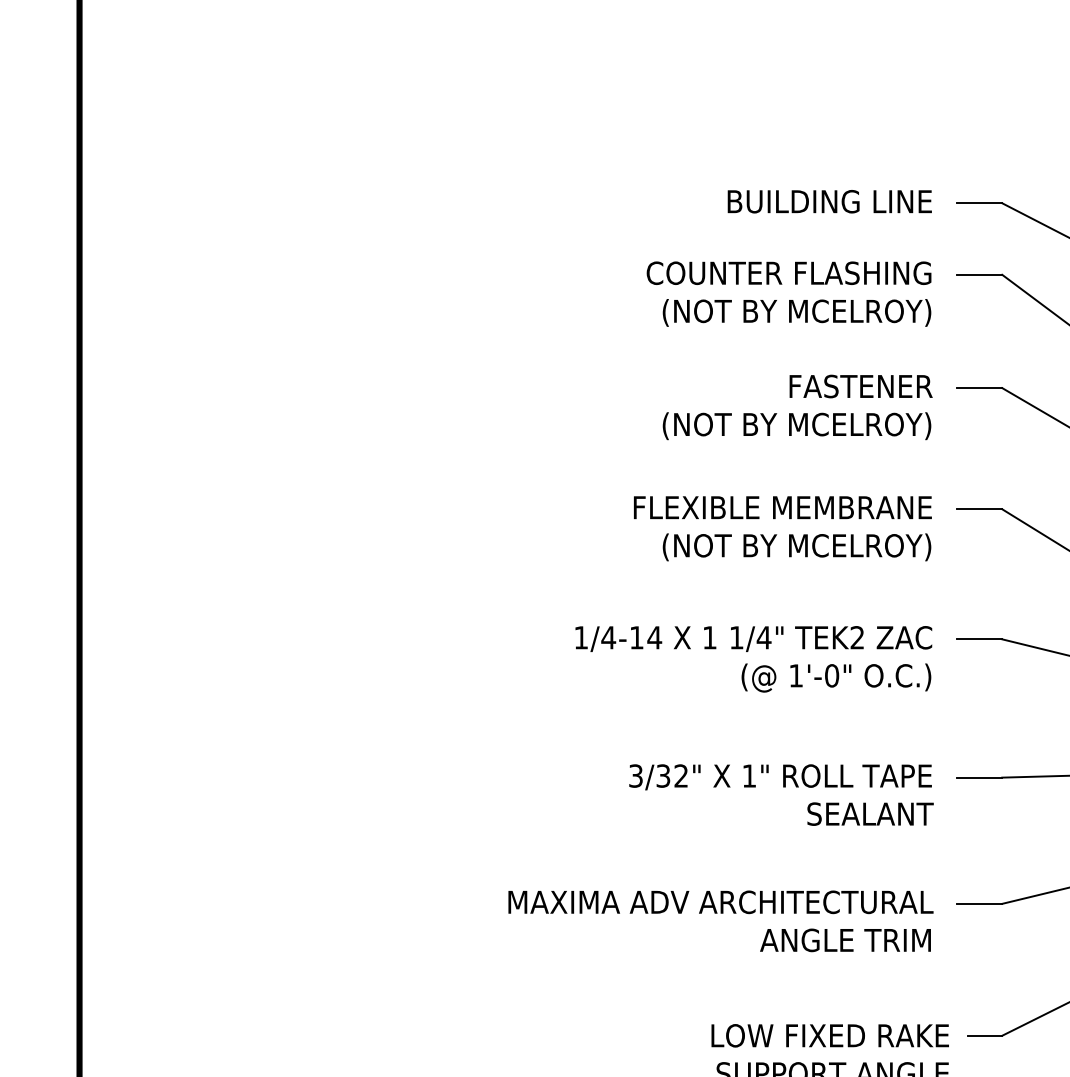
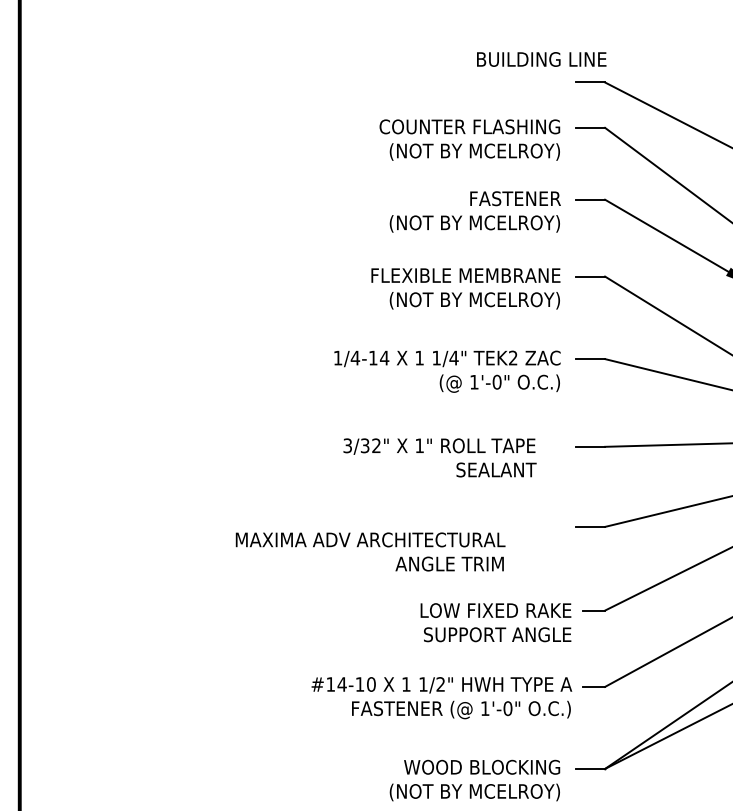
text: (829, 201) -> (541, 59), moved
text: (780, 794) -> (439, 457), moved
text: (720, 920) -> (370, 551), moved

